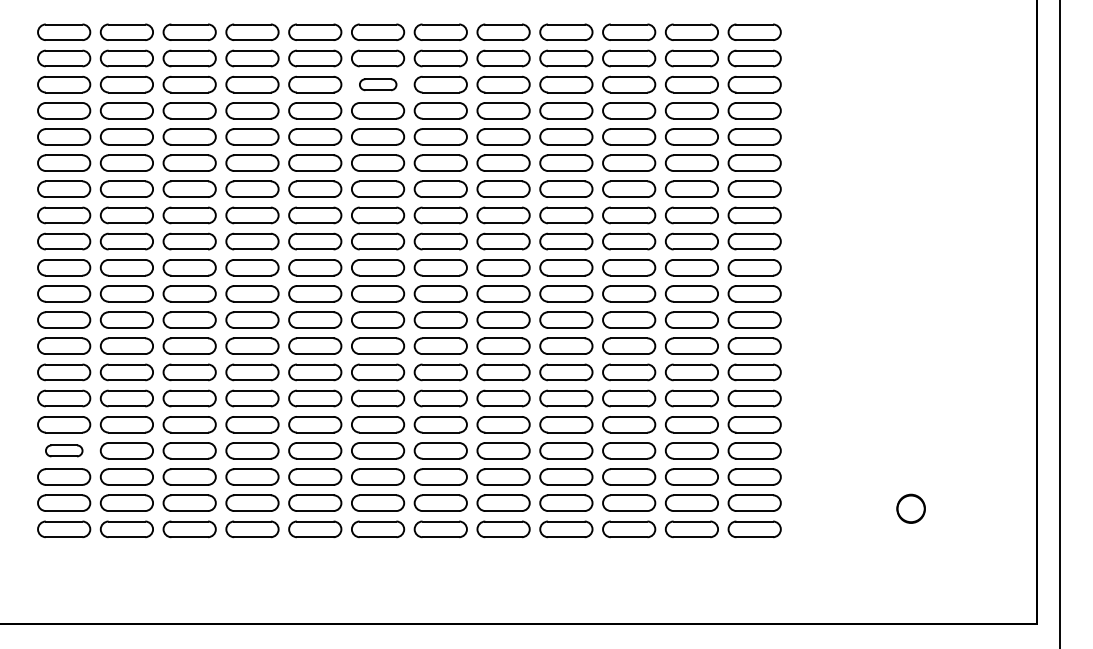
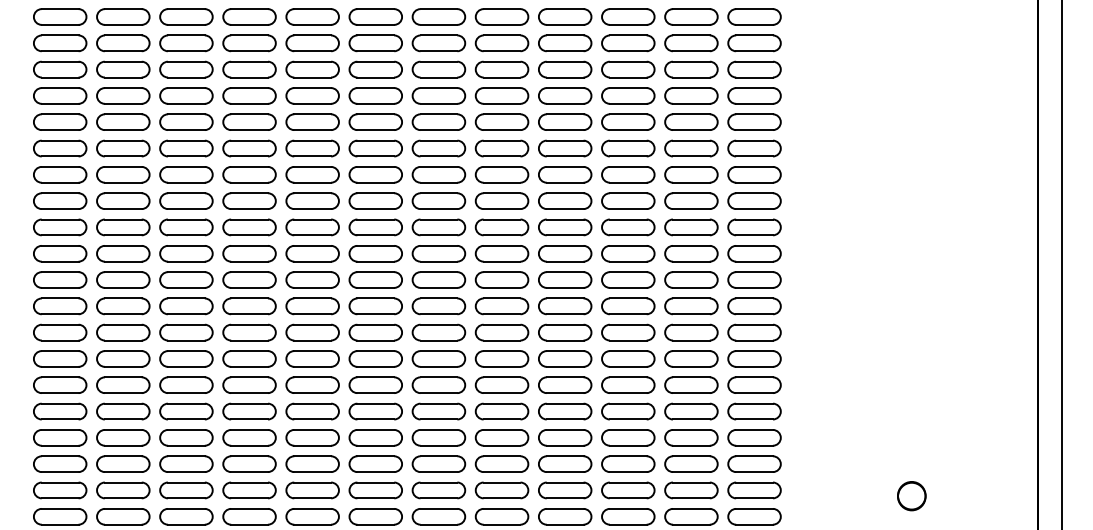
part: (378, 84) -> (376, 69), size x1.43
part: (64, 450) -> (60, 437), size x1.43

